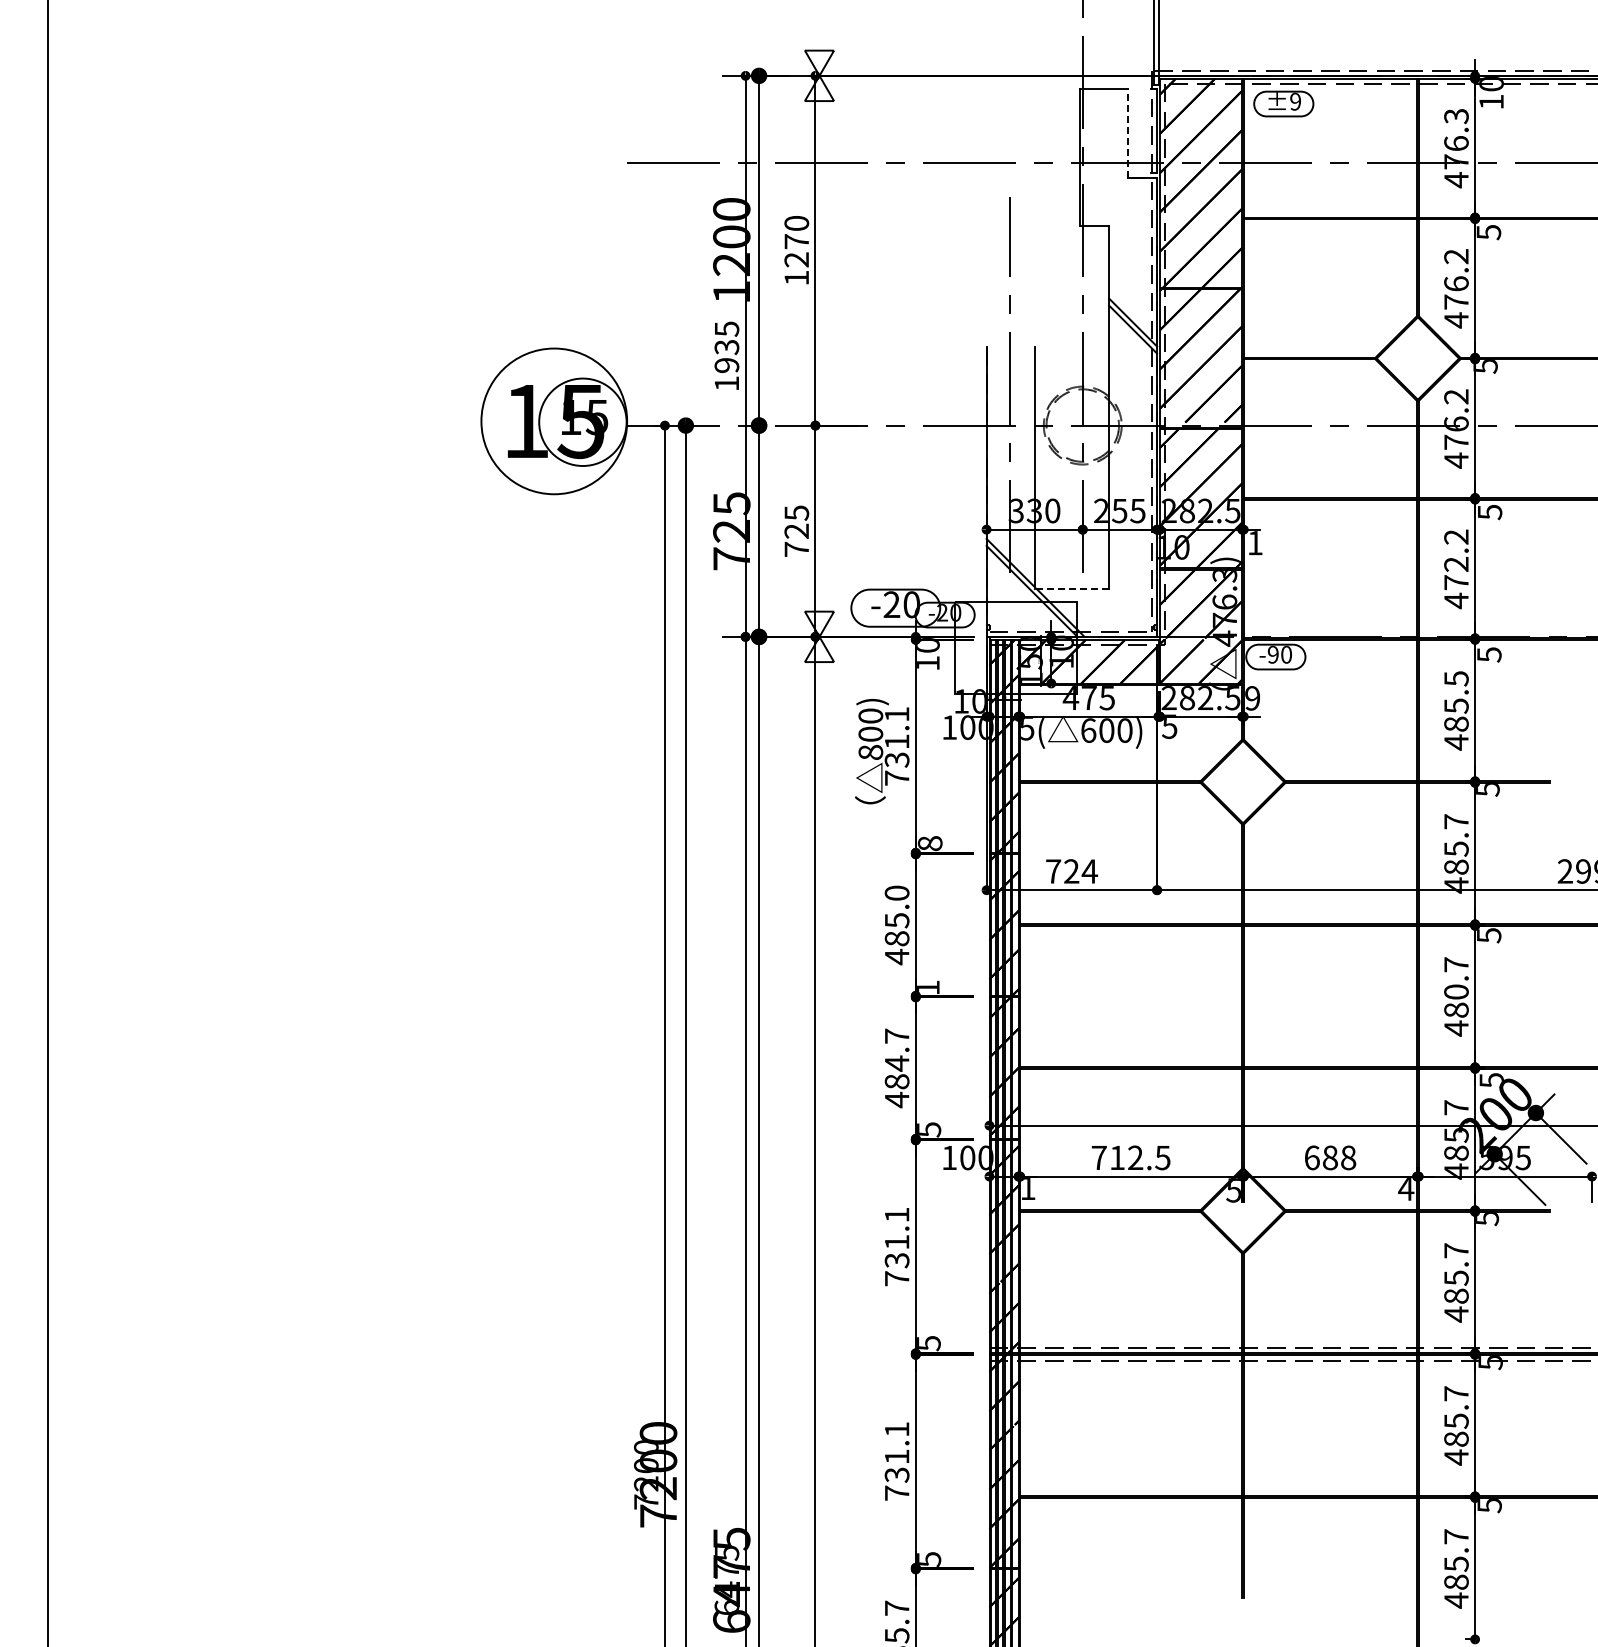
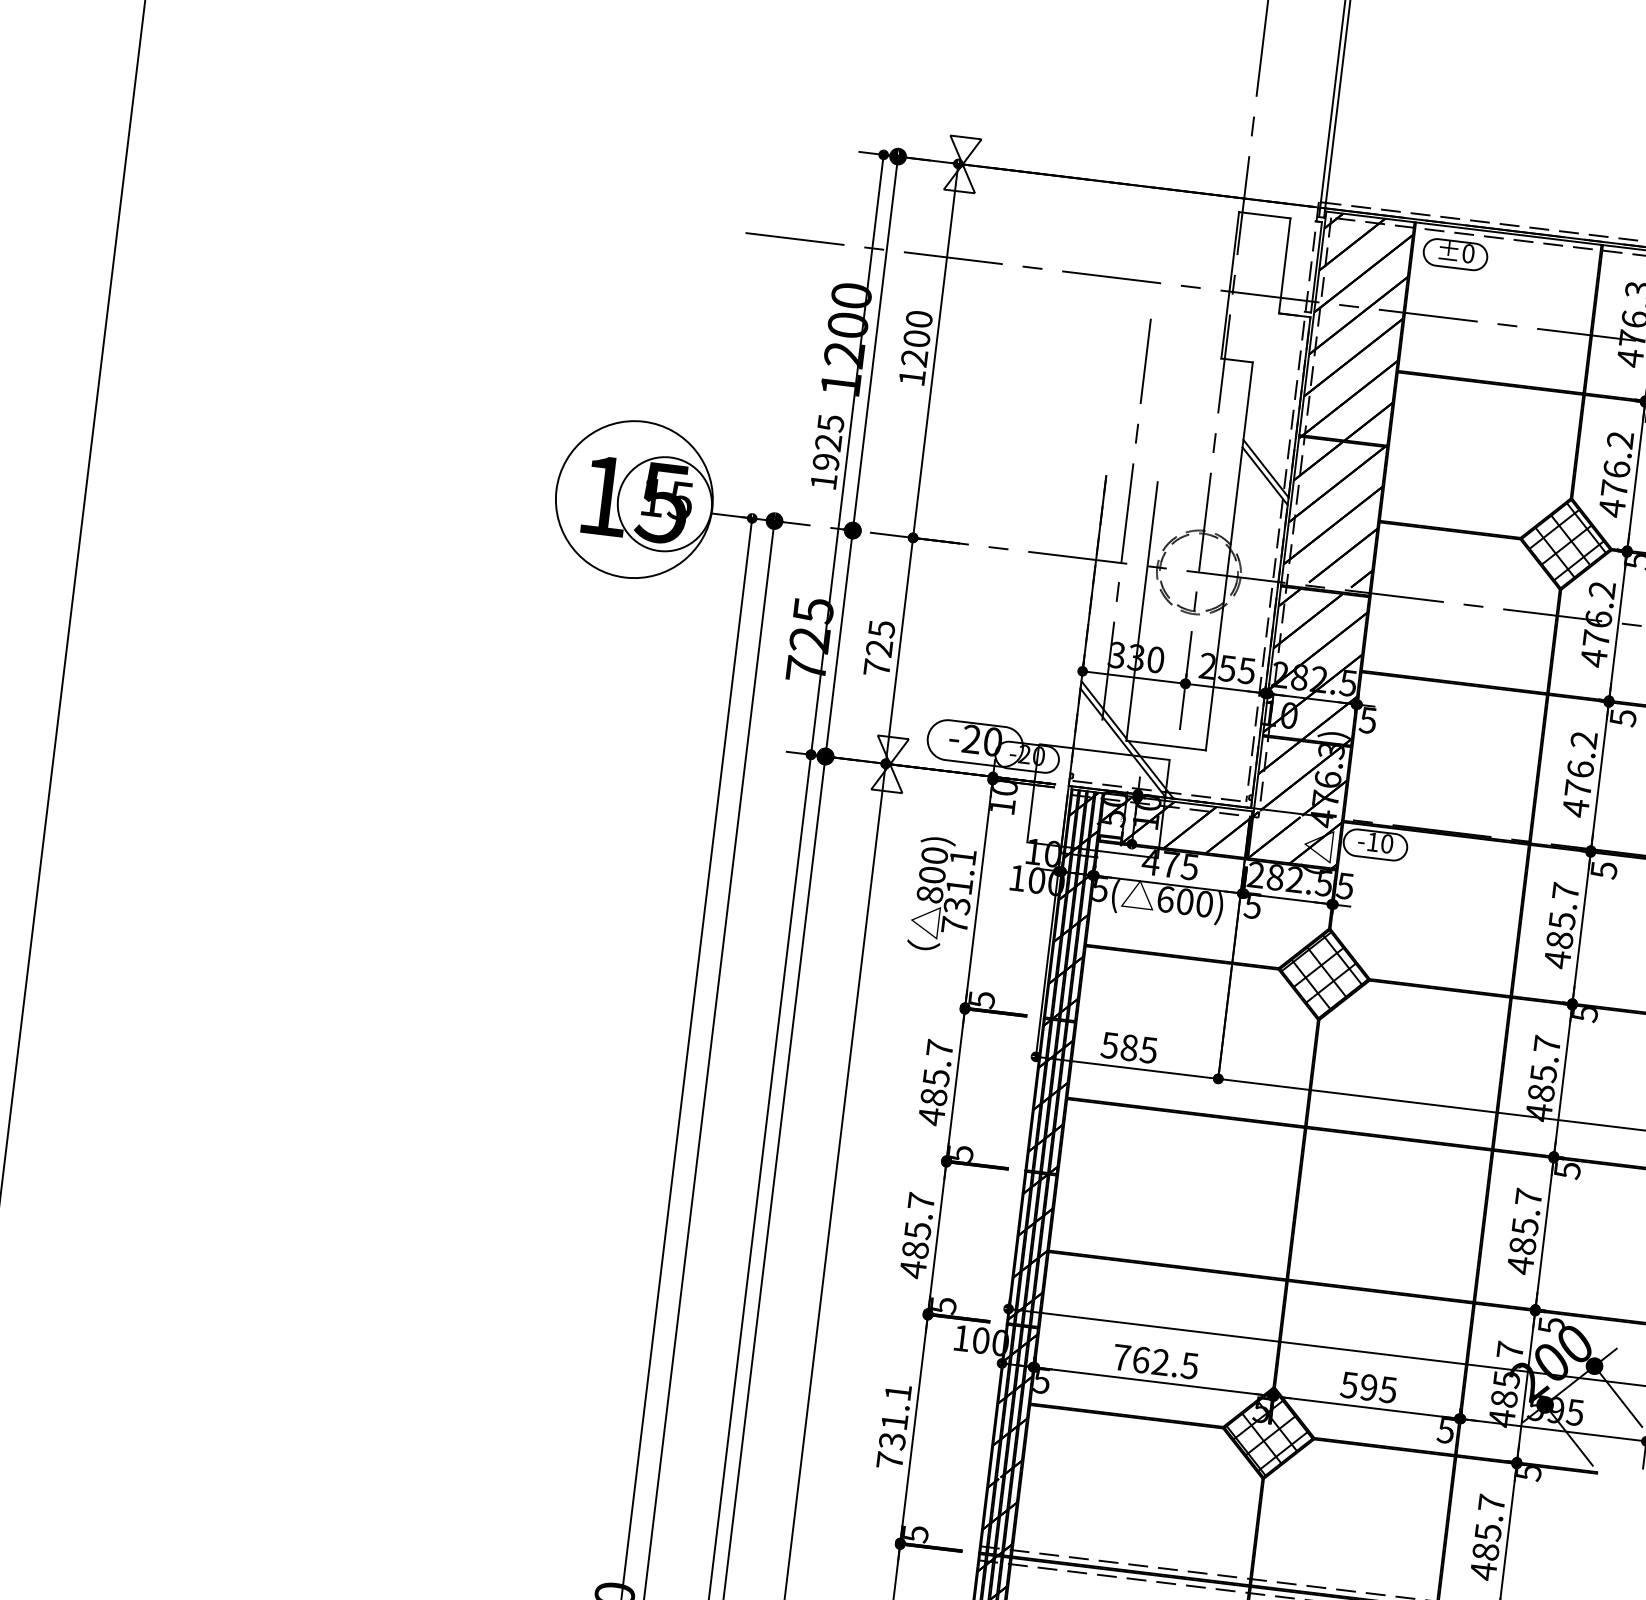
text: (1295, 101) -> (1468, 253), ±9 -> ±0
line: (1127, 132) -> (1284, 264), dashed -> solid
text: (796, 241) -> (916, 338), 1270 -> 1200
text: (727, 347) -> (829, 443), 1935 -> 1925
hatch: (1419, 356) -> (1567, 542), added
text: (1254, 543) -> (1367, 720), 1 -> 5
text: (1456, 563) -> (1580, 768), 472.2 -> 476.2
line: (1071, 588) -> (1165, 745), dashed -> solid
text: (1272, 654) -> (1372, 841), -90 -> -10
text: (1456, 678) -> (1565, 891), 485.5 -> 485.7
text: (1252, 698) -> (1345, 886), 9 -> 5
hatch: (1243, 782) -> (1324, 974), added
text: (929, 843) -> (980, 999), 8 -> 5
text: (1071, 871) -> (1129, 1047), 724 -> 585
text: (896, 892) -> (939, 1047), 485.0 -> 485.7
text: (928, 987) -> (961, 1153), 1 -> 5
text: (1456, 991) -> (1525, 1225), 480.7 -> 485.7
text: (897, 1063) -> (918, 1230), 484.7 -> 485.7
text: (1117, 1157) -> (1141, 1359), 712.5 -> 762.5
text: (1330, 1157) -> (1369, 1387), 688 -> 595
text: (1028, 1189) -> (1042, 1382), 1 -> 5
text: (1406, 1189) -> (1446, 1431), 4 -> 5
hatch: (1243, 1210) -> (1269, 1432), added

